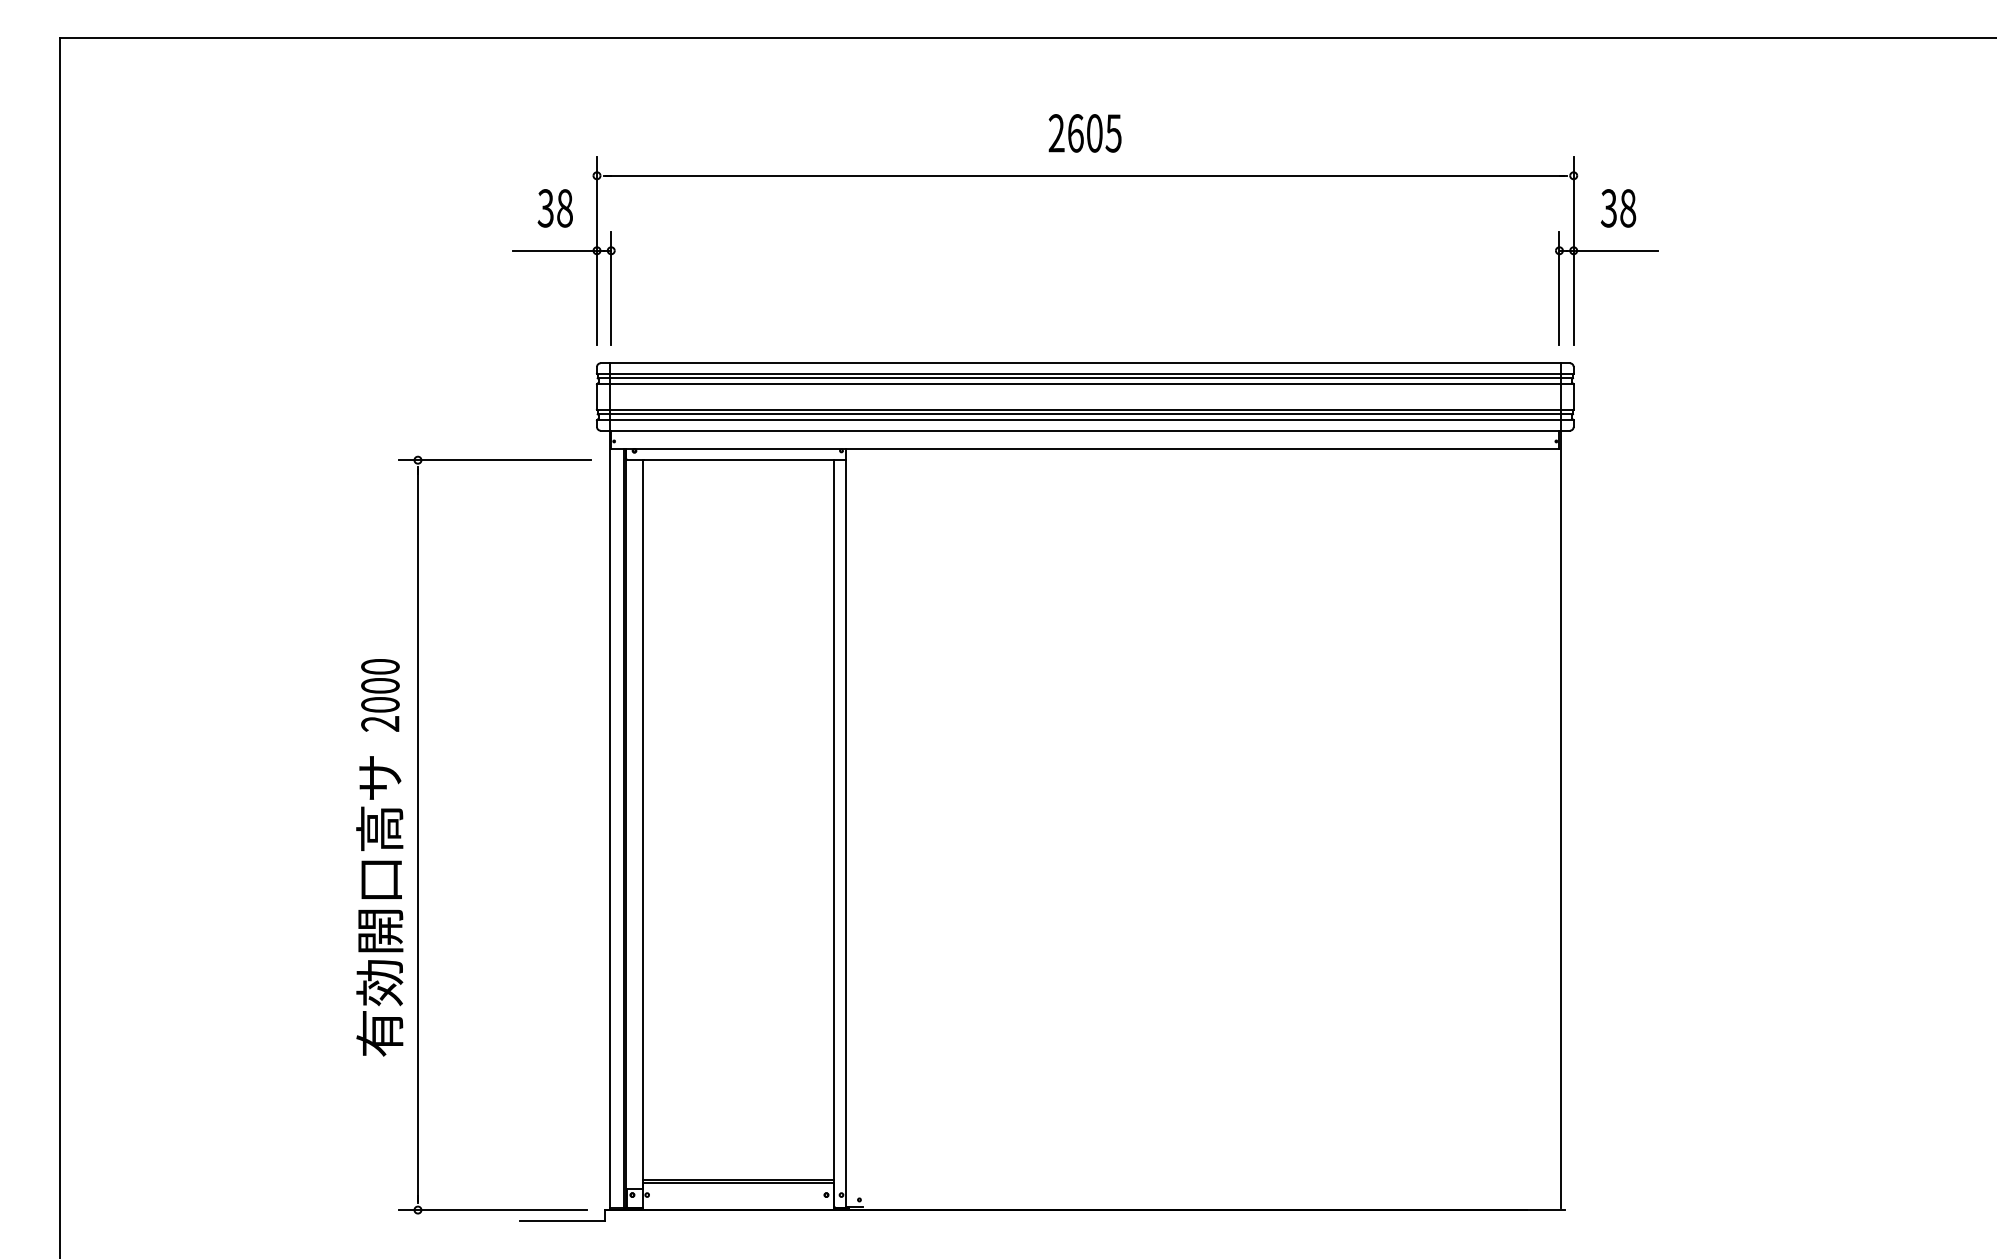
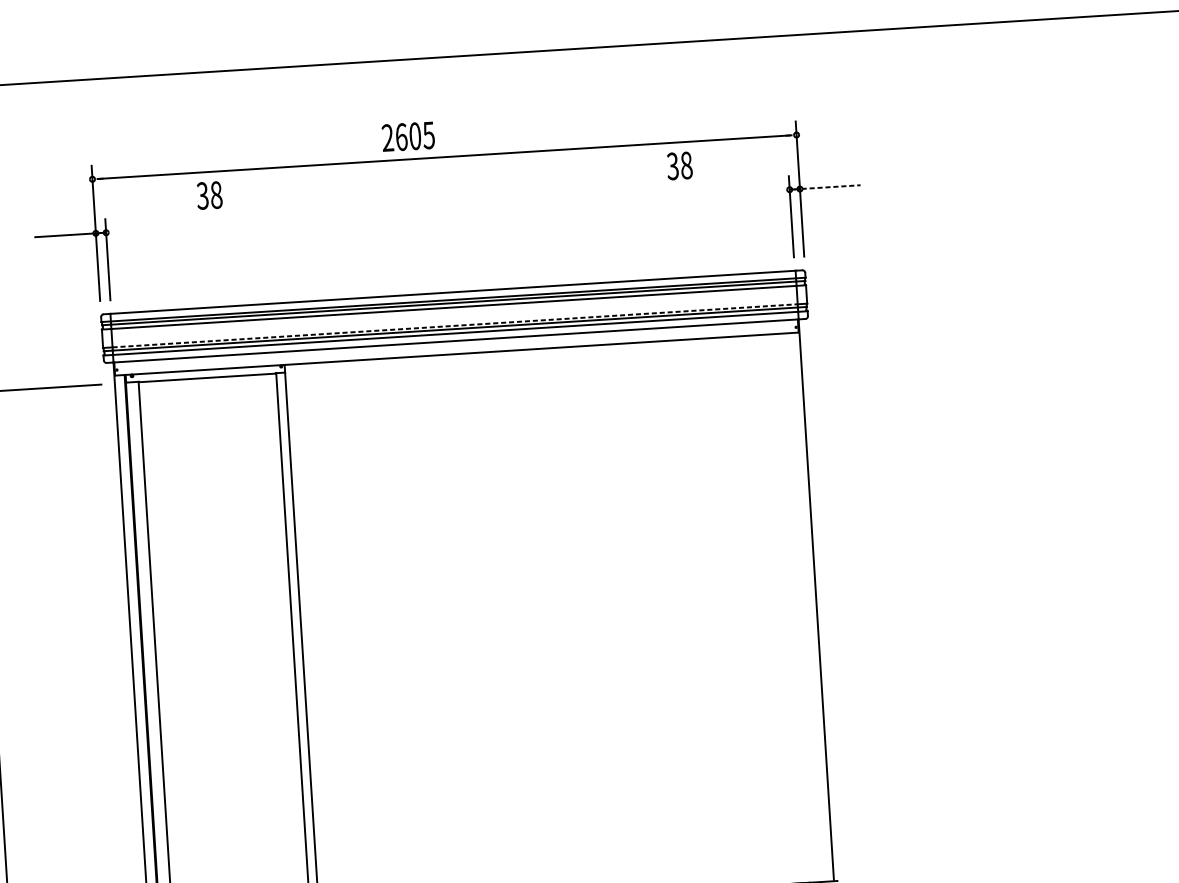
text: (1084, 133) -> (407, 136), moved
text: (554, 208) -> (208, 195), moved
text: (1618, 208) -> (679, 166), moved
line: (1616, 250) -> (830, 186), solid -> dashed
line: (1085, 409) -> (455, 325), solid -> dashed

